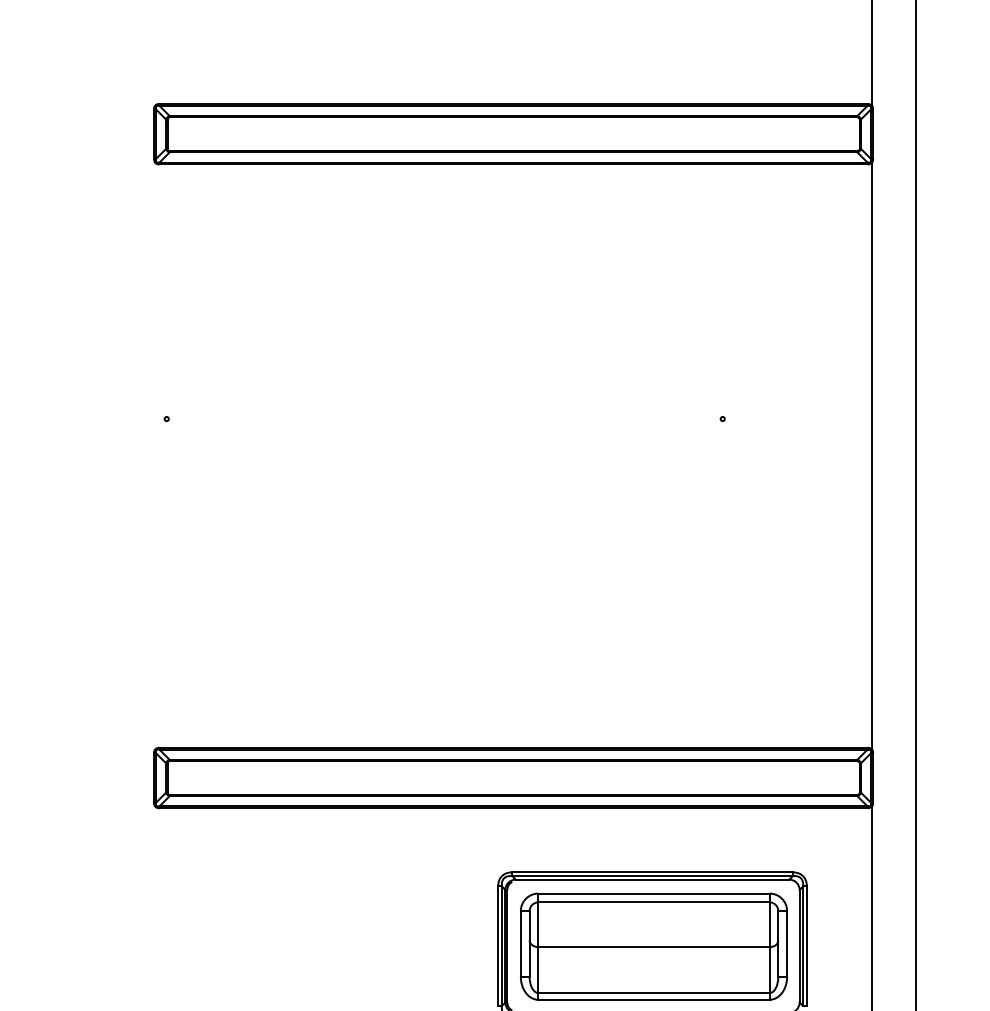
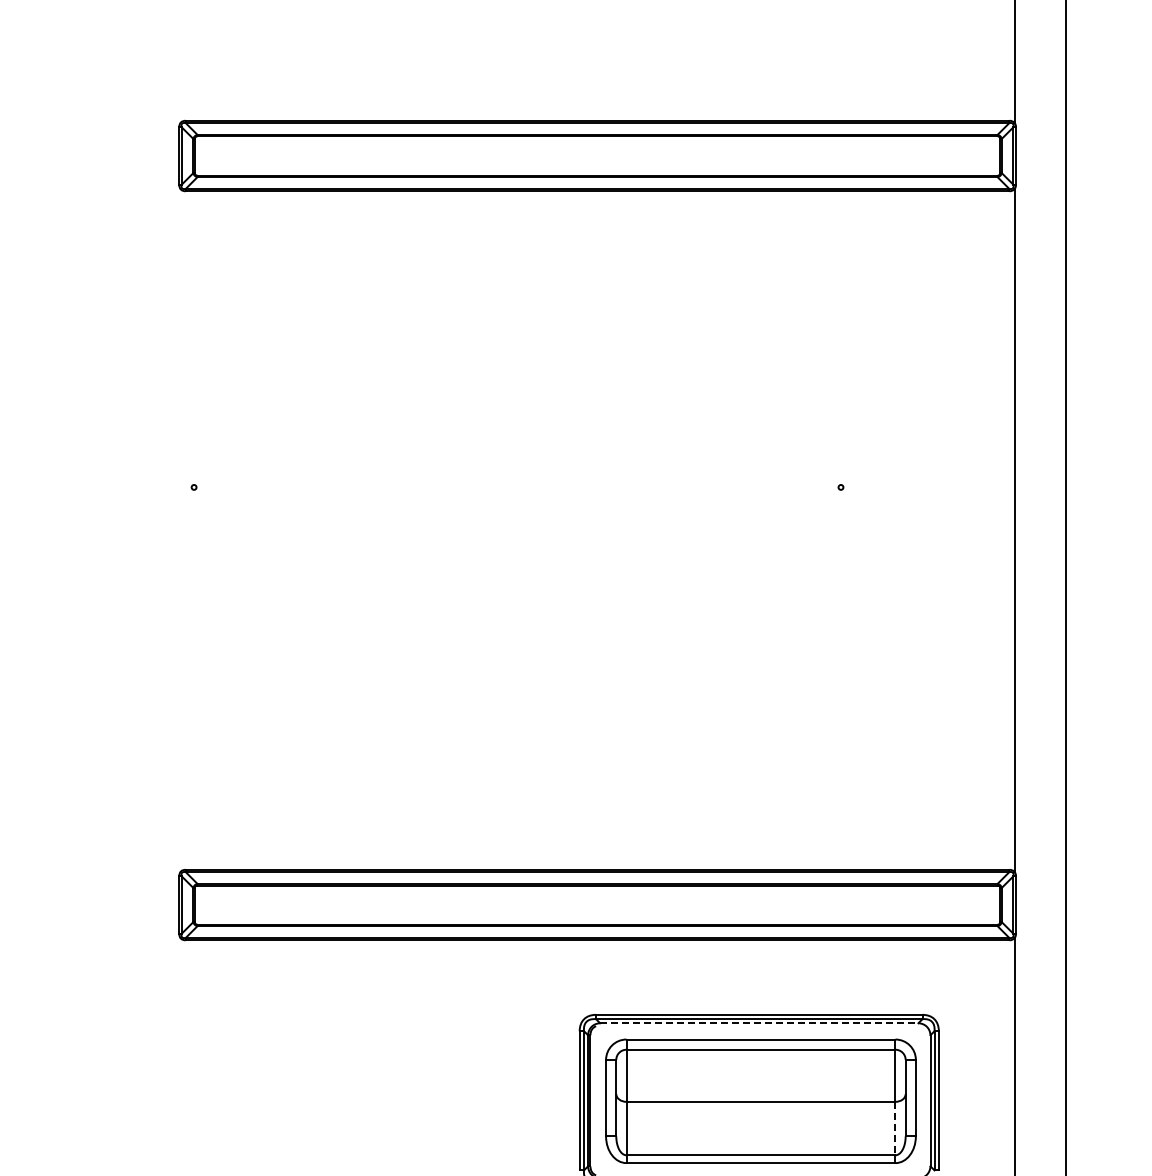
line: (652, 879) -> (759, 1023), solid -> dashed
line: (769, 970) -> (895, 1128), solid -> dashed

